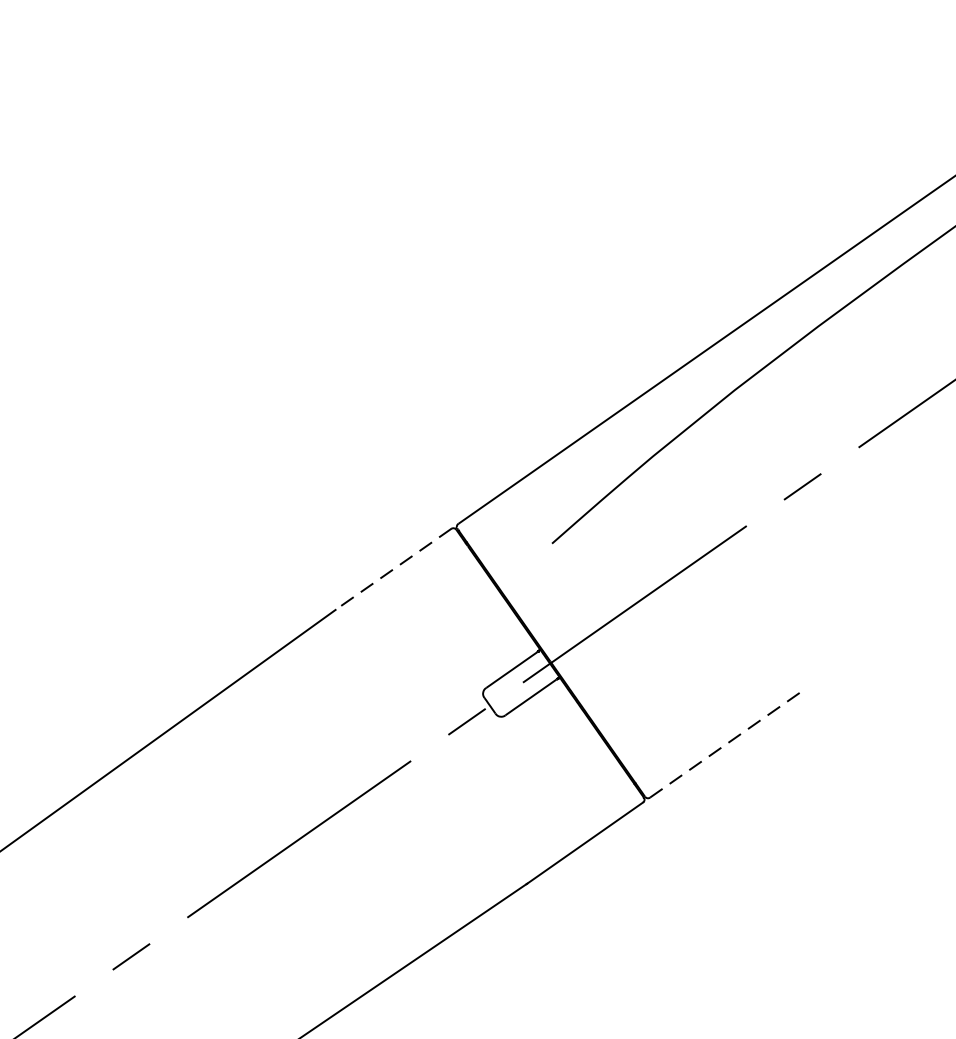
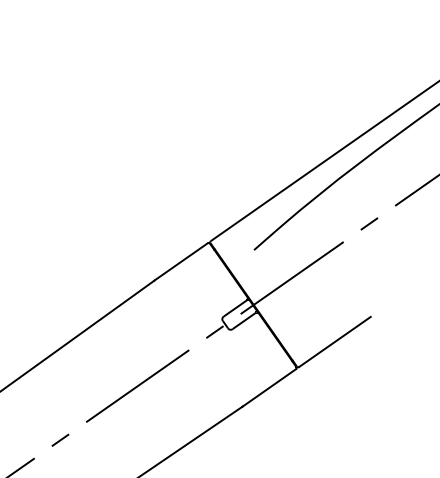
line: (394, 570) -> (181, 262), dashed -> solid
line: (726, 742) -> (334, 341), dashed -> solid

